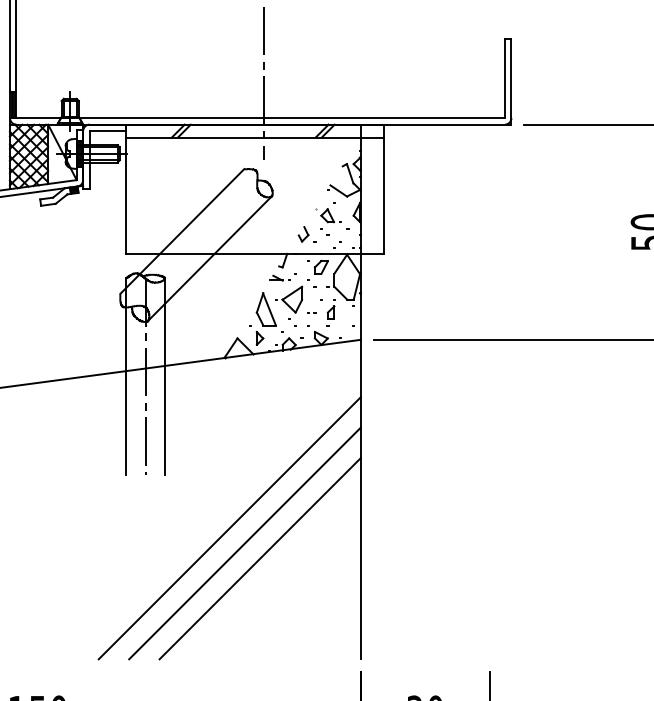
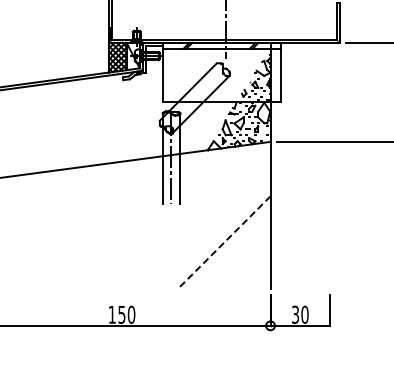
line: (228, 527) -> (209, 228), removed
line: (243, 543) -> (216, 235), removed
line: (258, 560) -> (223, 243), solid -> dashed

